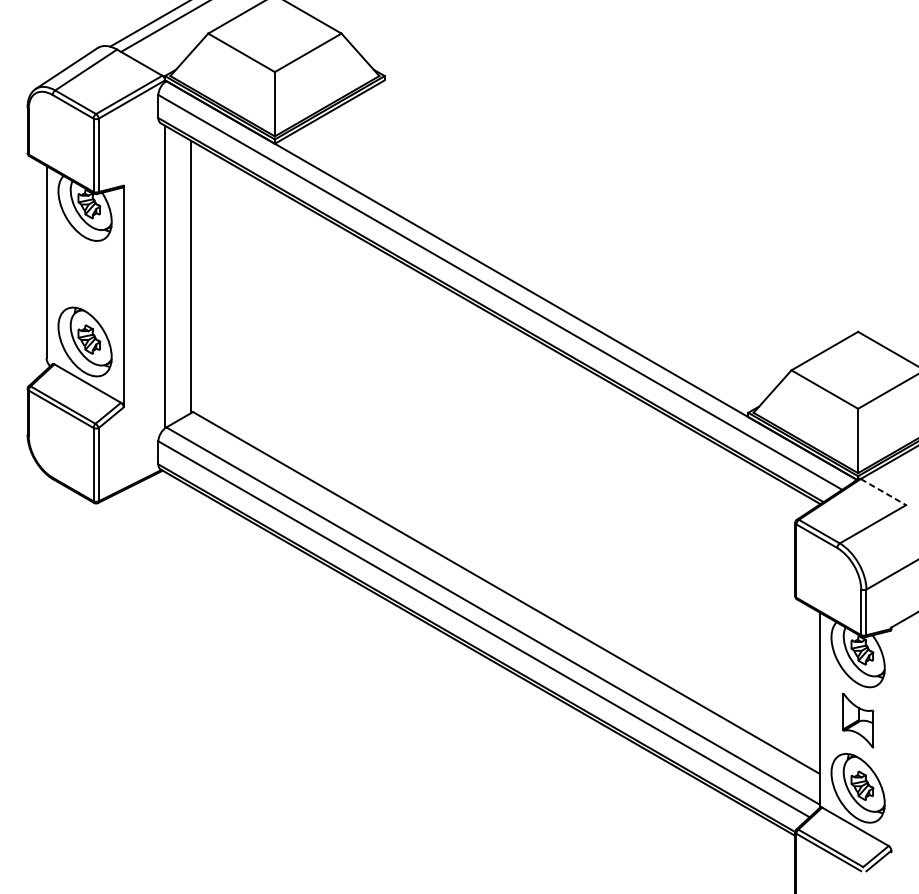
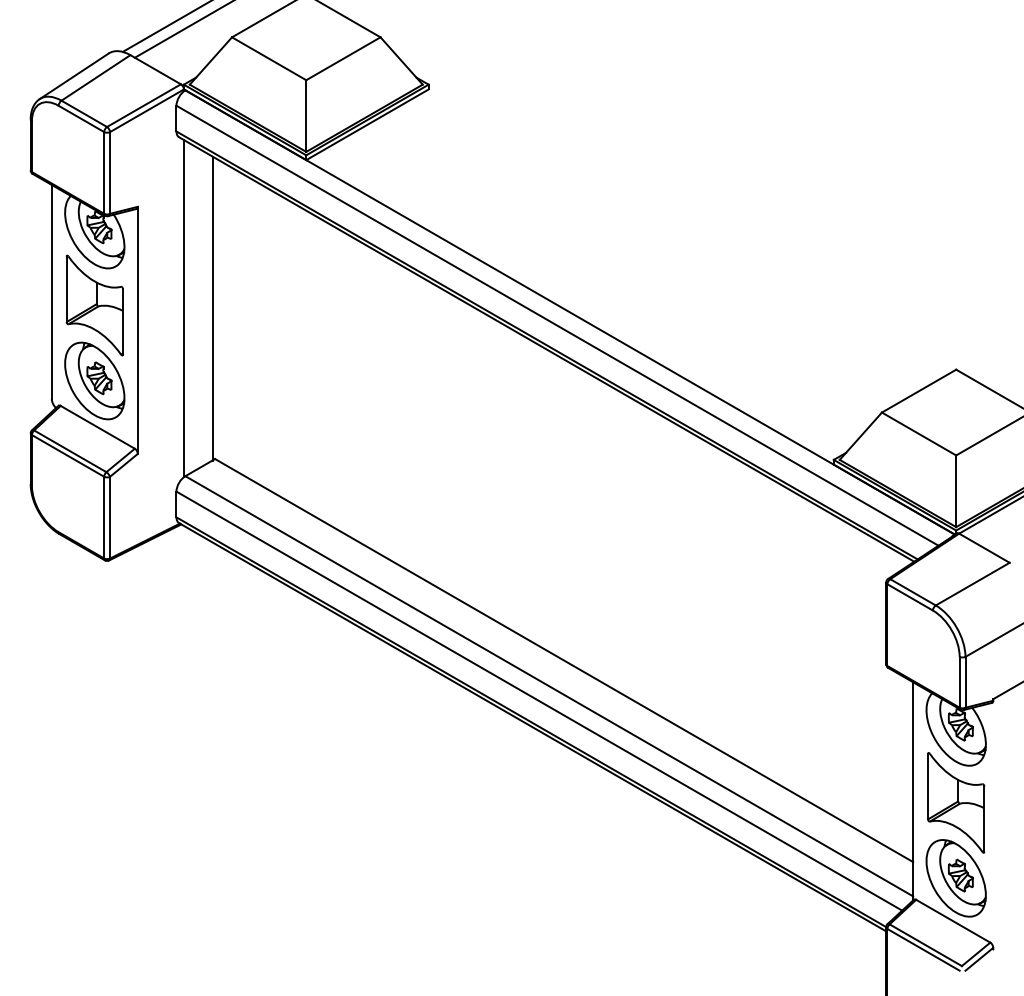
part: (84, 274) -> (94, 305), added
line: (883, 492) -> (984, 548), dashed -> solid
part: (858, 720) -> (956, 802), size x1.67

